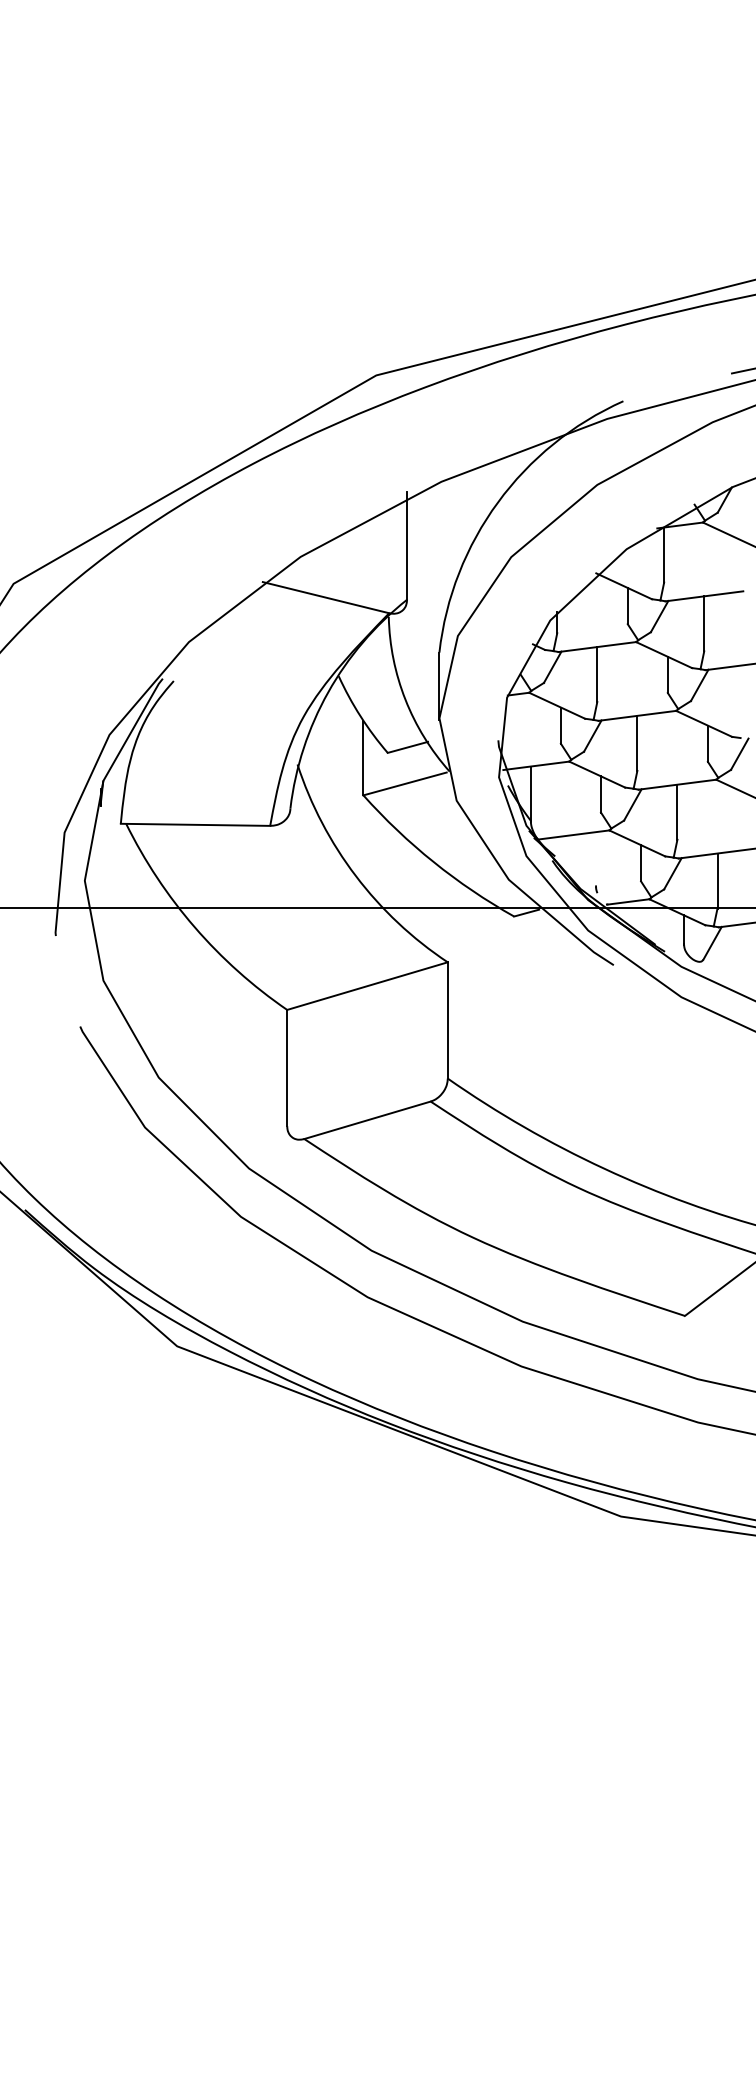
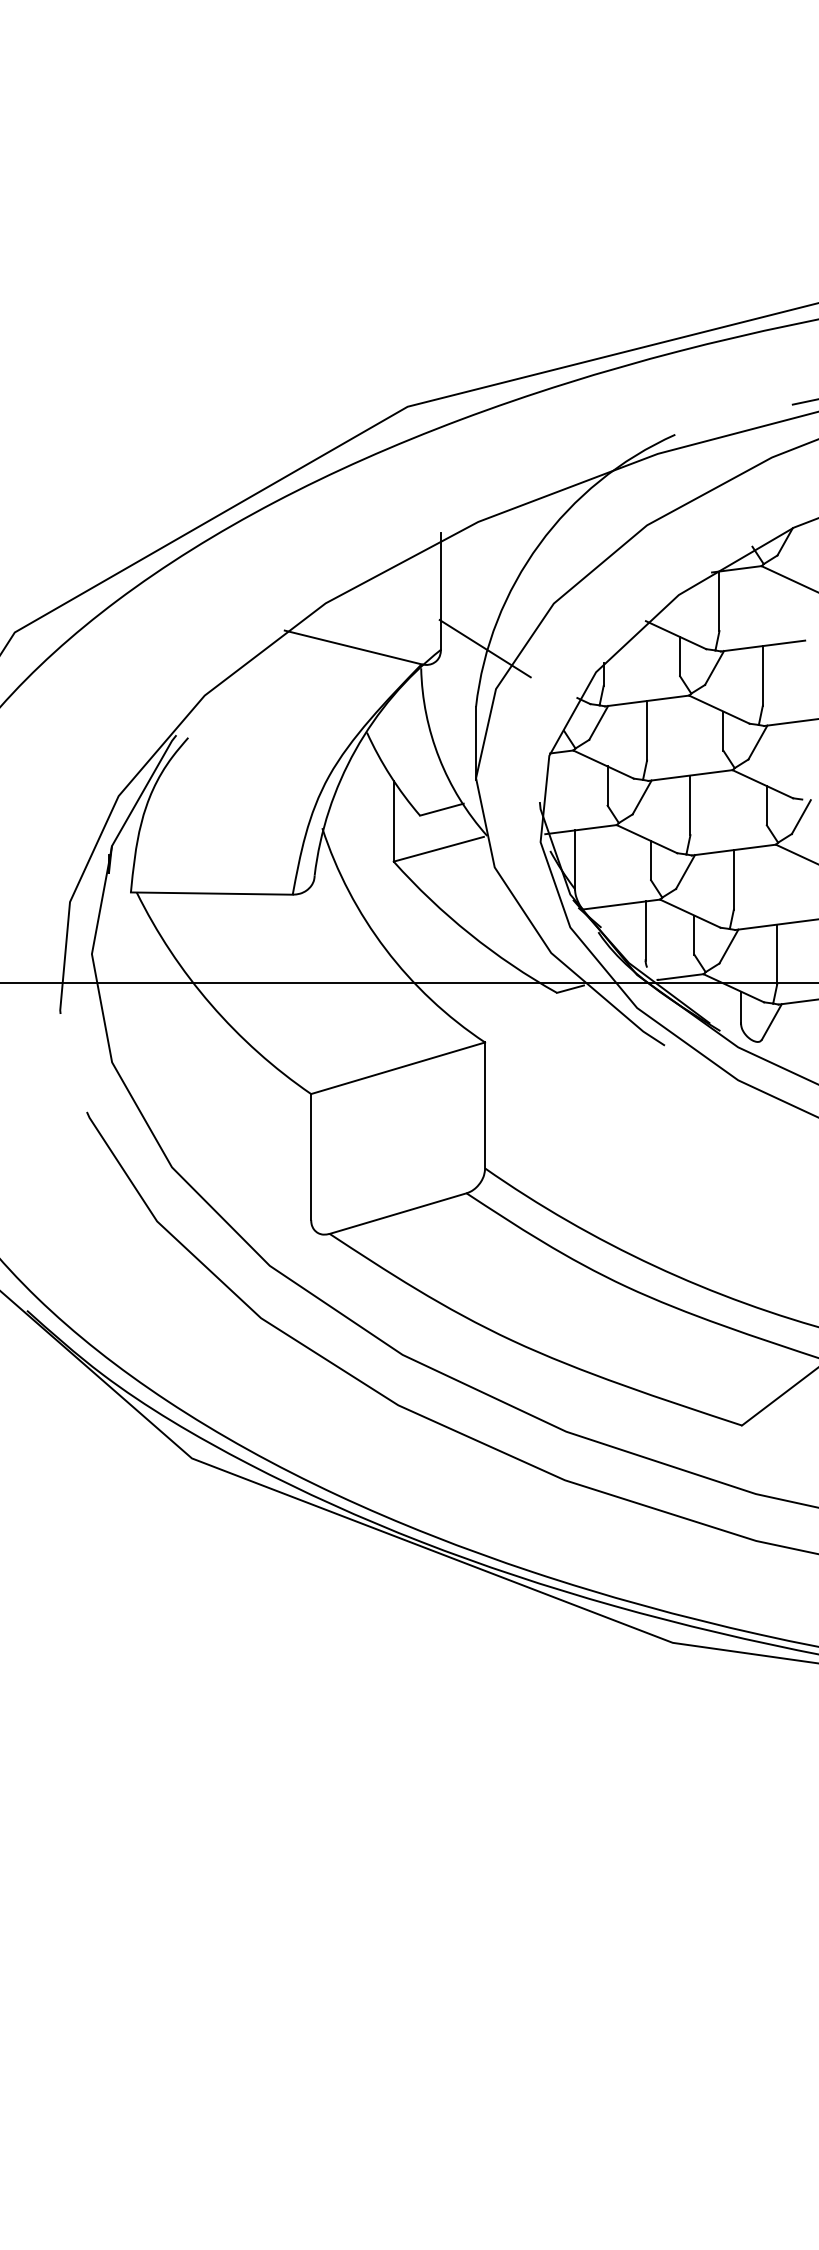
line: (447, 598) -> (484, 648), added
line: (596, 859) -> (646, 931), added

